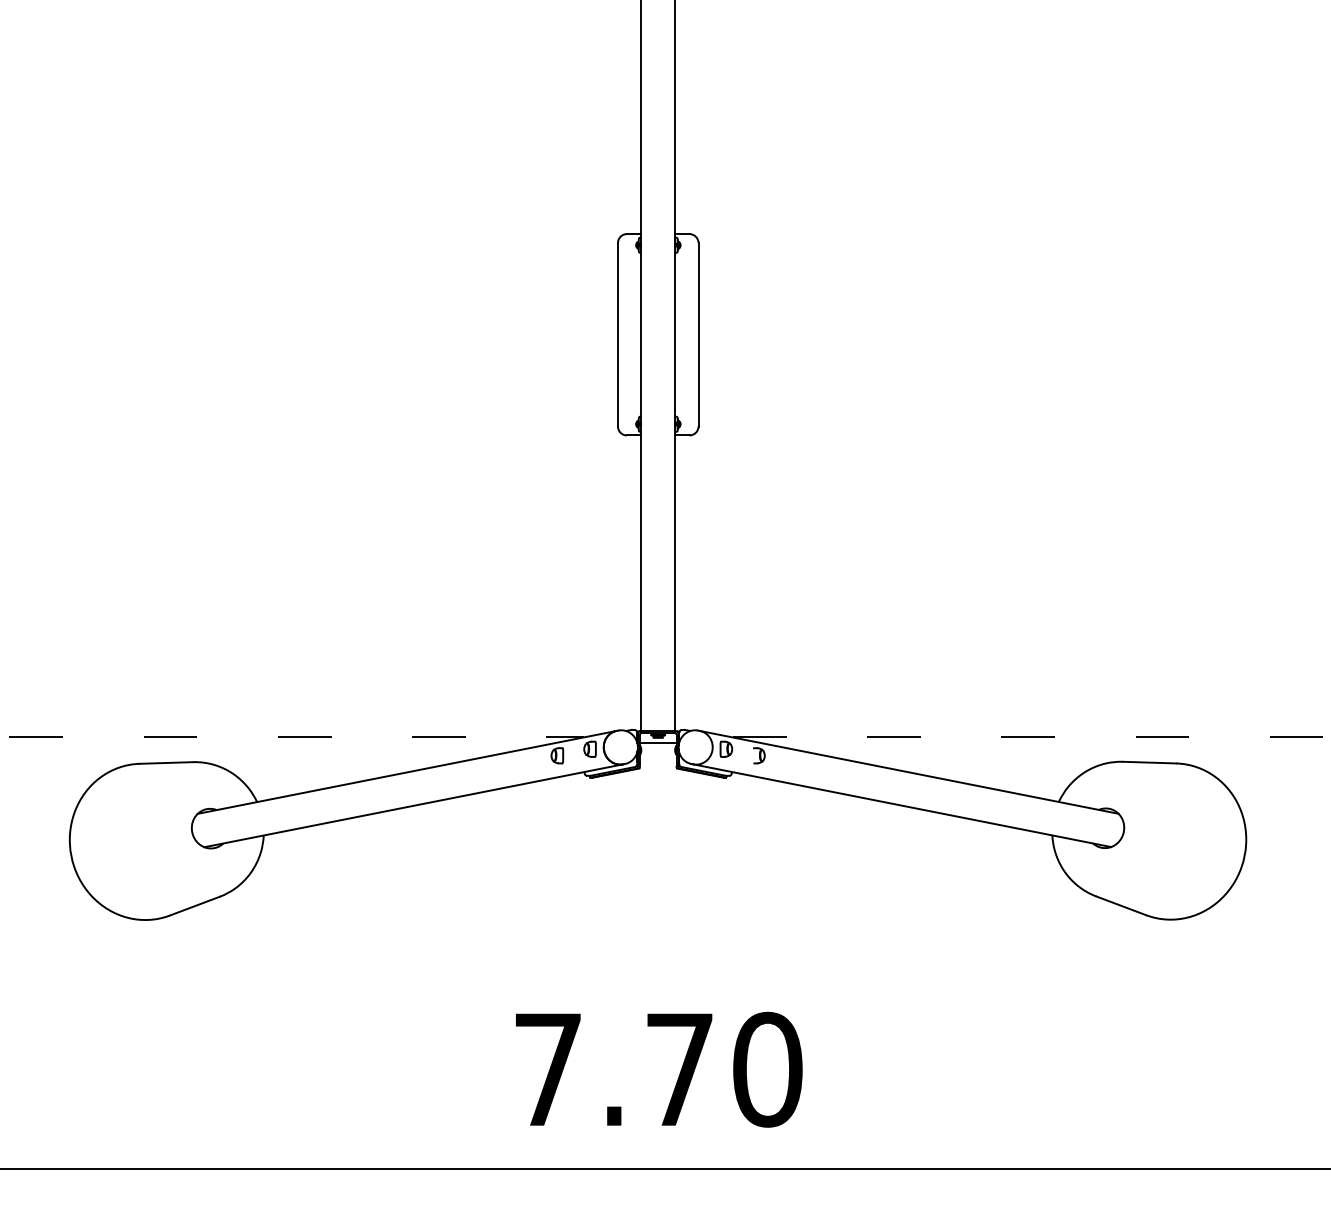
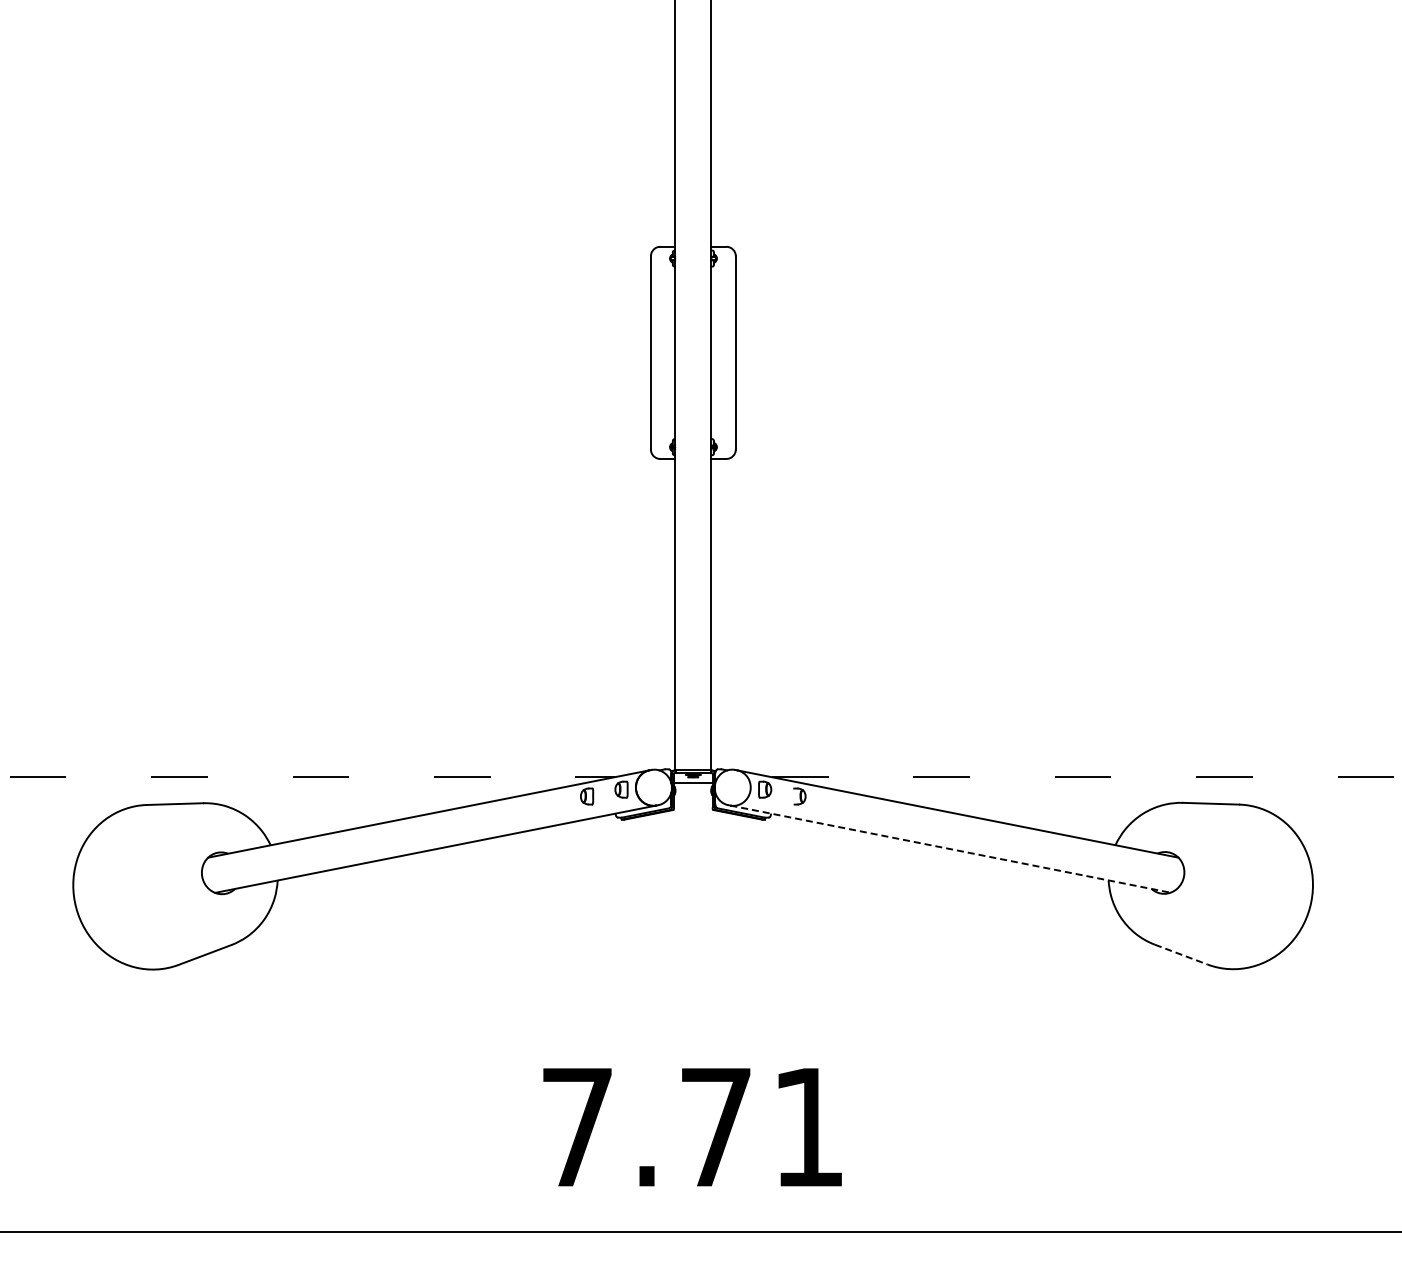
line: (903, 806) -> (951, 849), solid -> dashed
line: (1121, 905) -> (1181, 954), solid -> dashed
text: (767, 1069) -> (808, 1127), 7.70 -> 7.71

